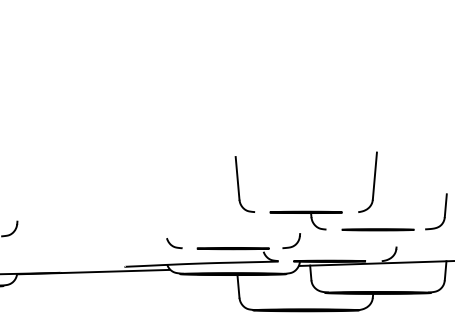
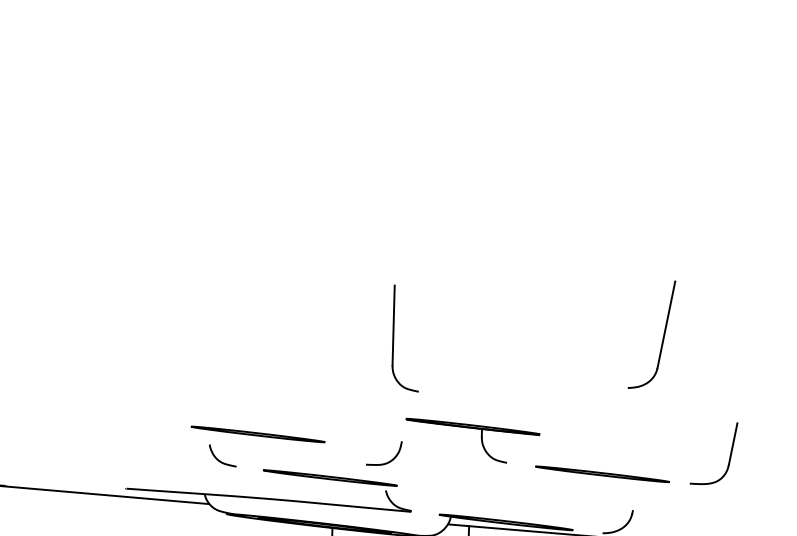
part: (367, 181) -> (651, 333), moved
part: (244, 184) -> (405, 338), moved
line: (191, 229) -> (257, 433), added
part: (291, 241) -> (384, 454), moved

